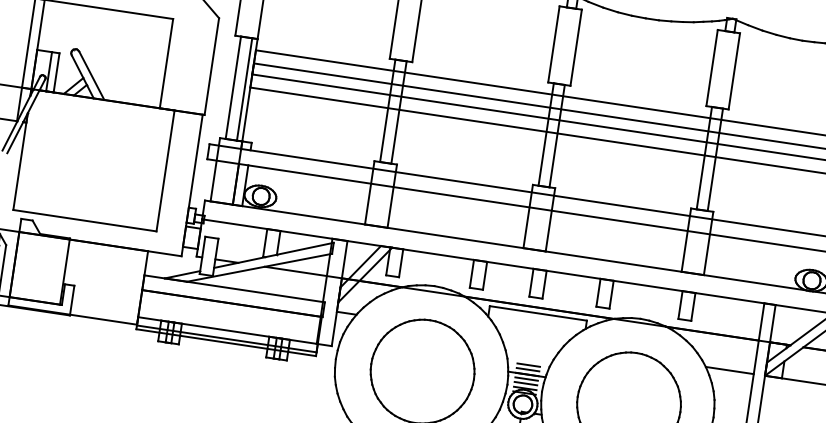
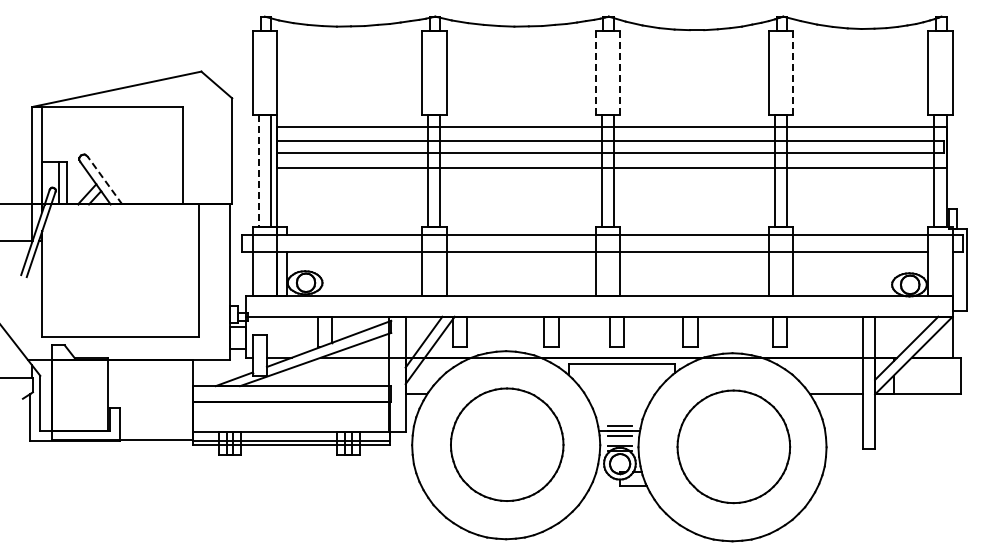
line: (553, 44) -> (595, 72), solid -> dashed
line: (575, 47) -> (619, 72), solid -> dashed
line: (734, 71) -> (793, 72), solid -> dashed
line: (91, 75) -> (104, 180), solid -> dashed
line: (233, 88) -> (258, 171), solid -> dashed
line: (528, 364) -> (619, 420), removed
line: (525, 383) -> (619, 441), removed

